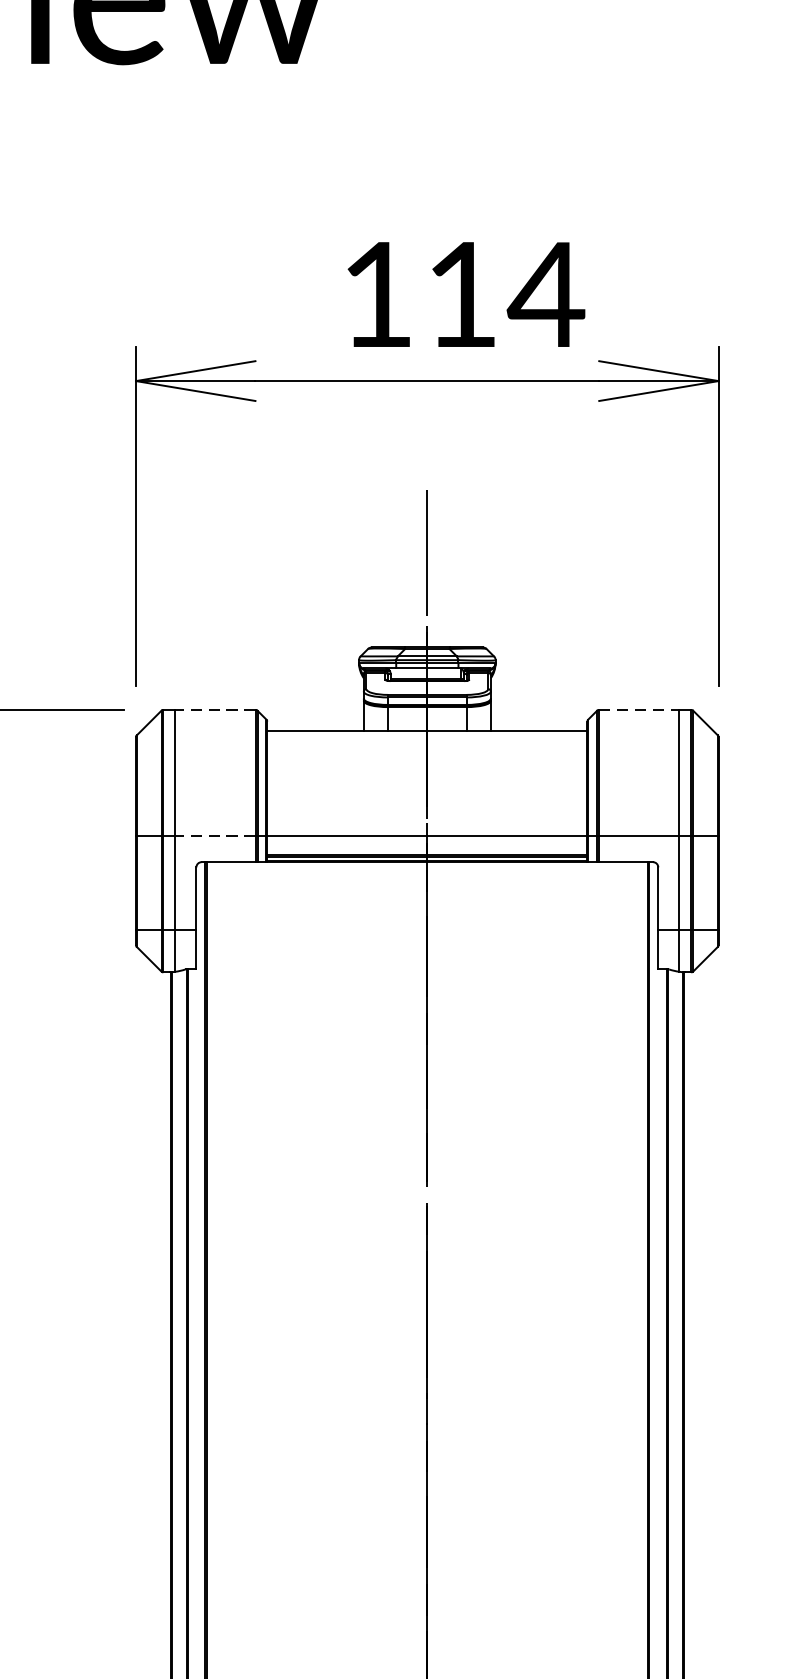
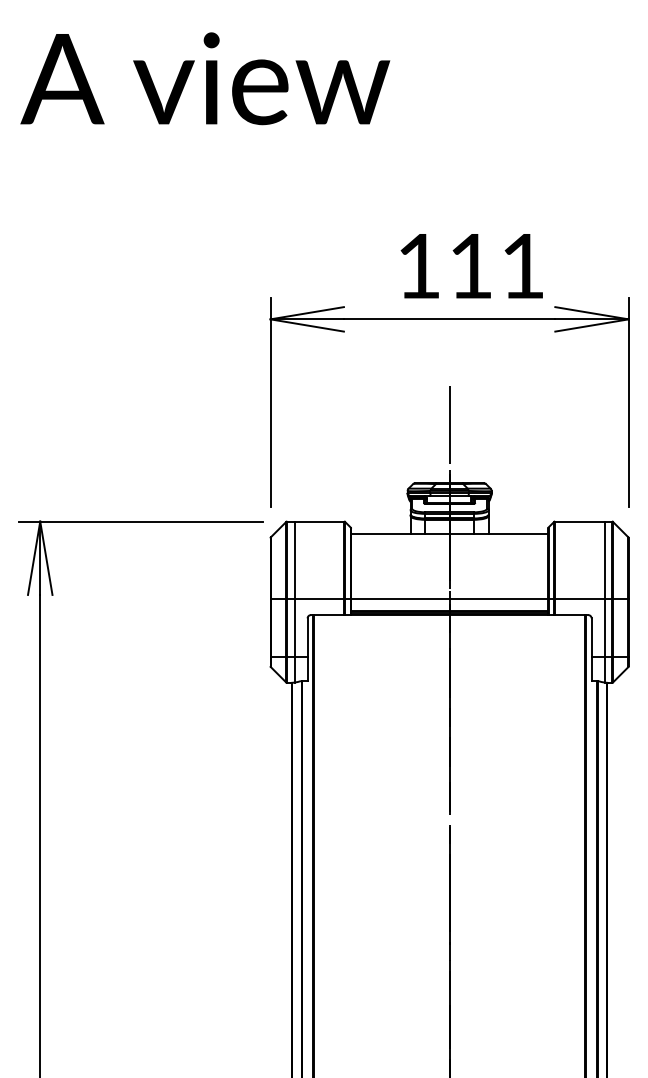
text: (545, 295) -> (522, 266), 114 -> 111
line: (215, 709) -> (319, 521), dashed -> solid
line: (638, 709) -> (579, 521), dashed -> solid
line: (215, 836) -> (319, 599), dashed -> solid

